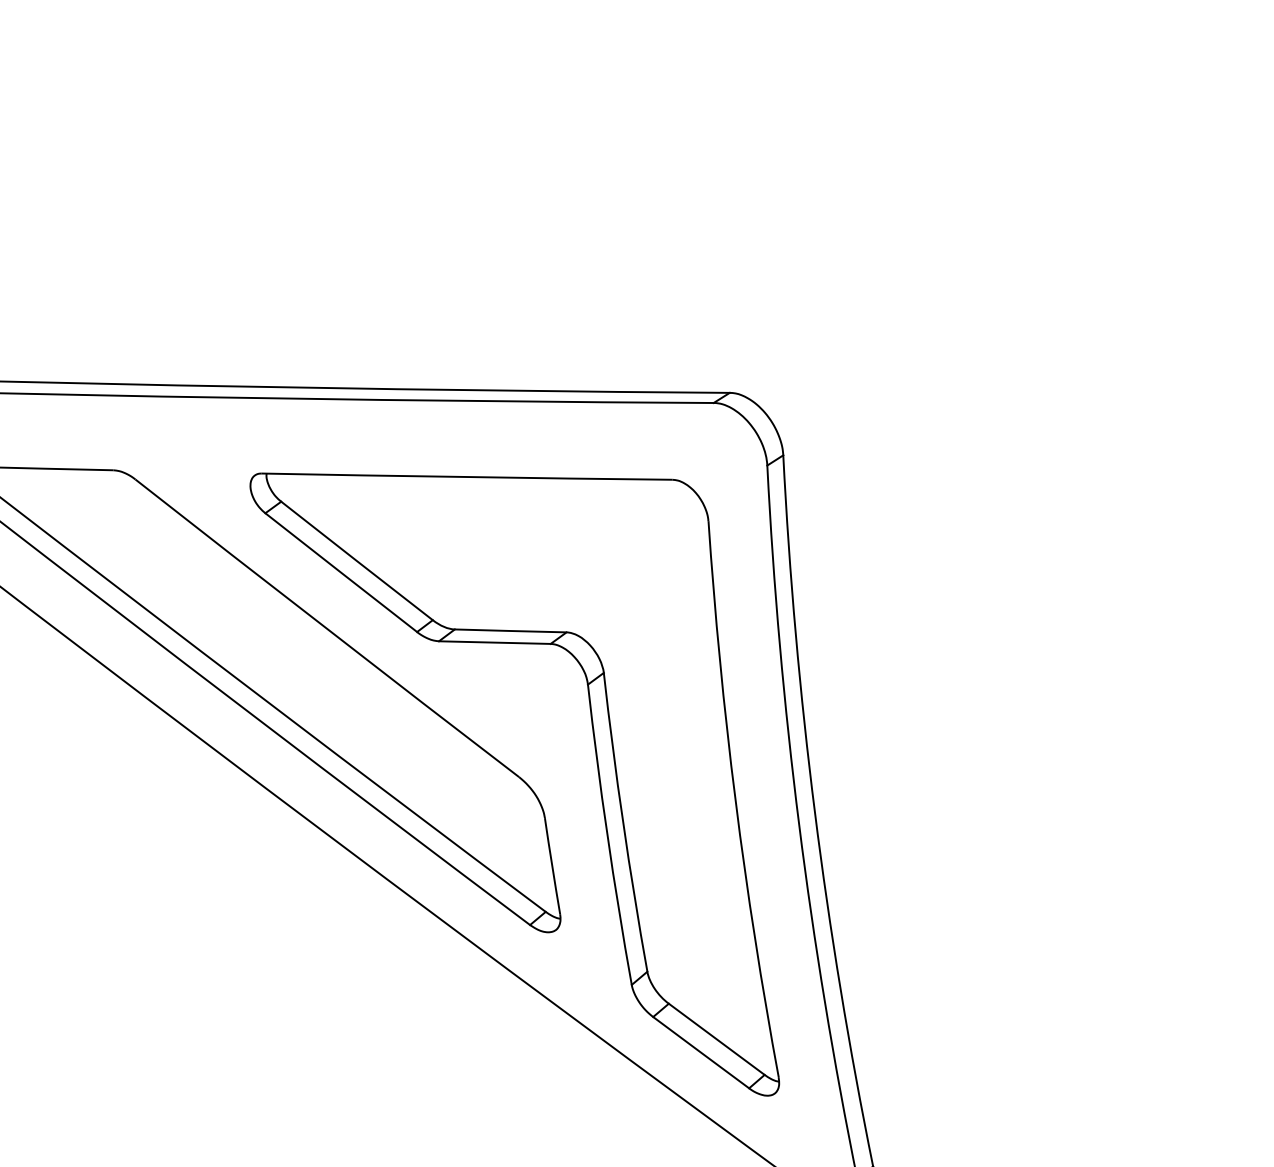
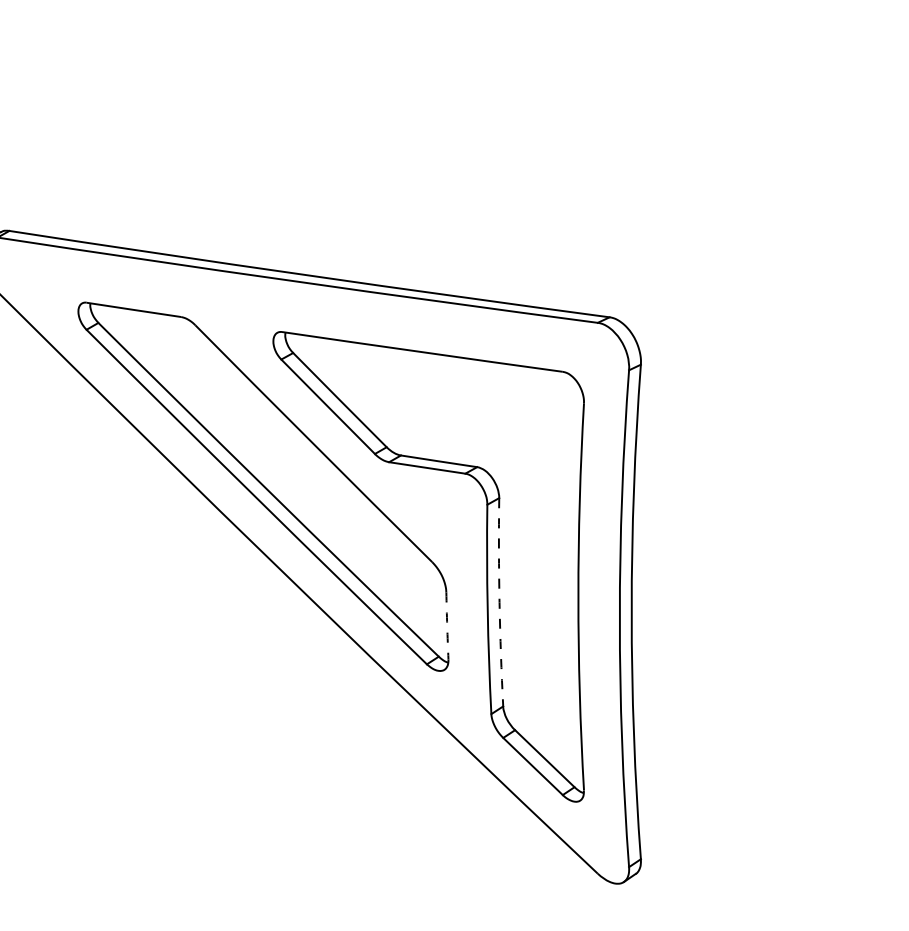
arc: (623, 822) -> (499, 602), solid -> dashed
arc: (552, 865) -> (447, 625), solid -> dashed

